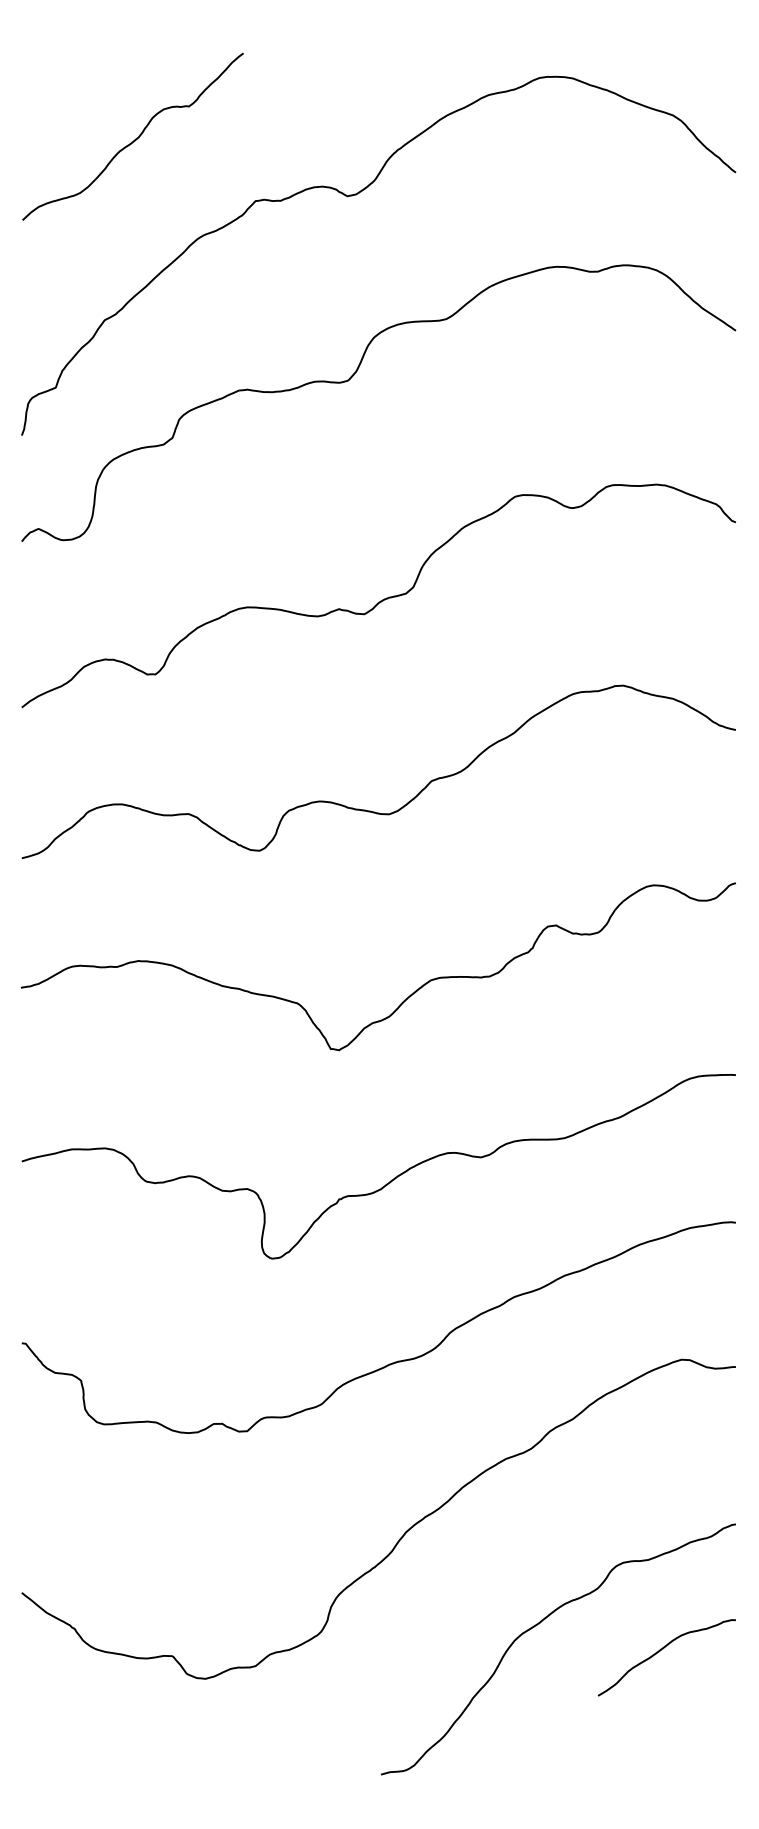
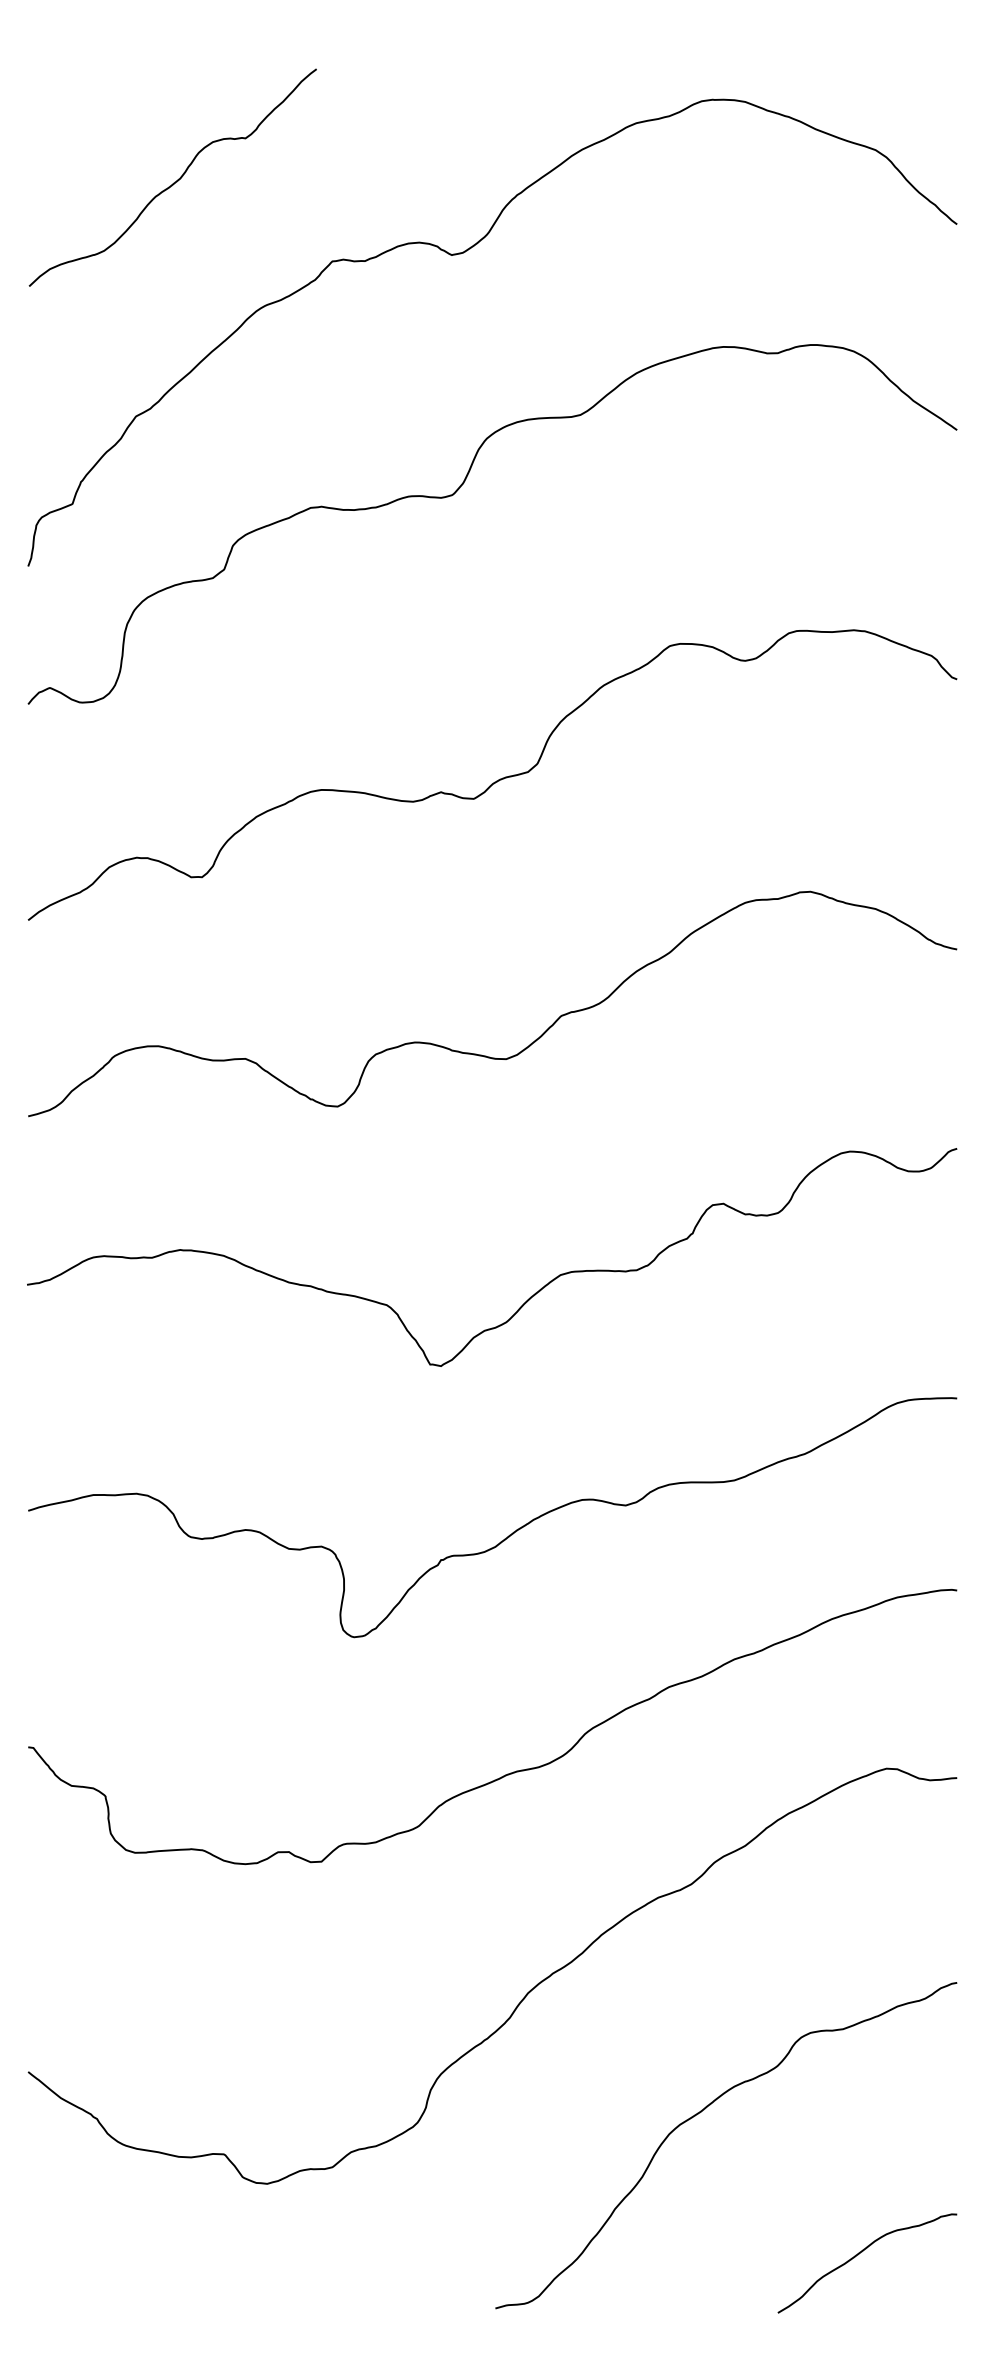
curve: (660, 1650) -> (859, 2254), moved

